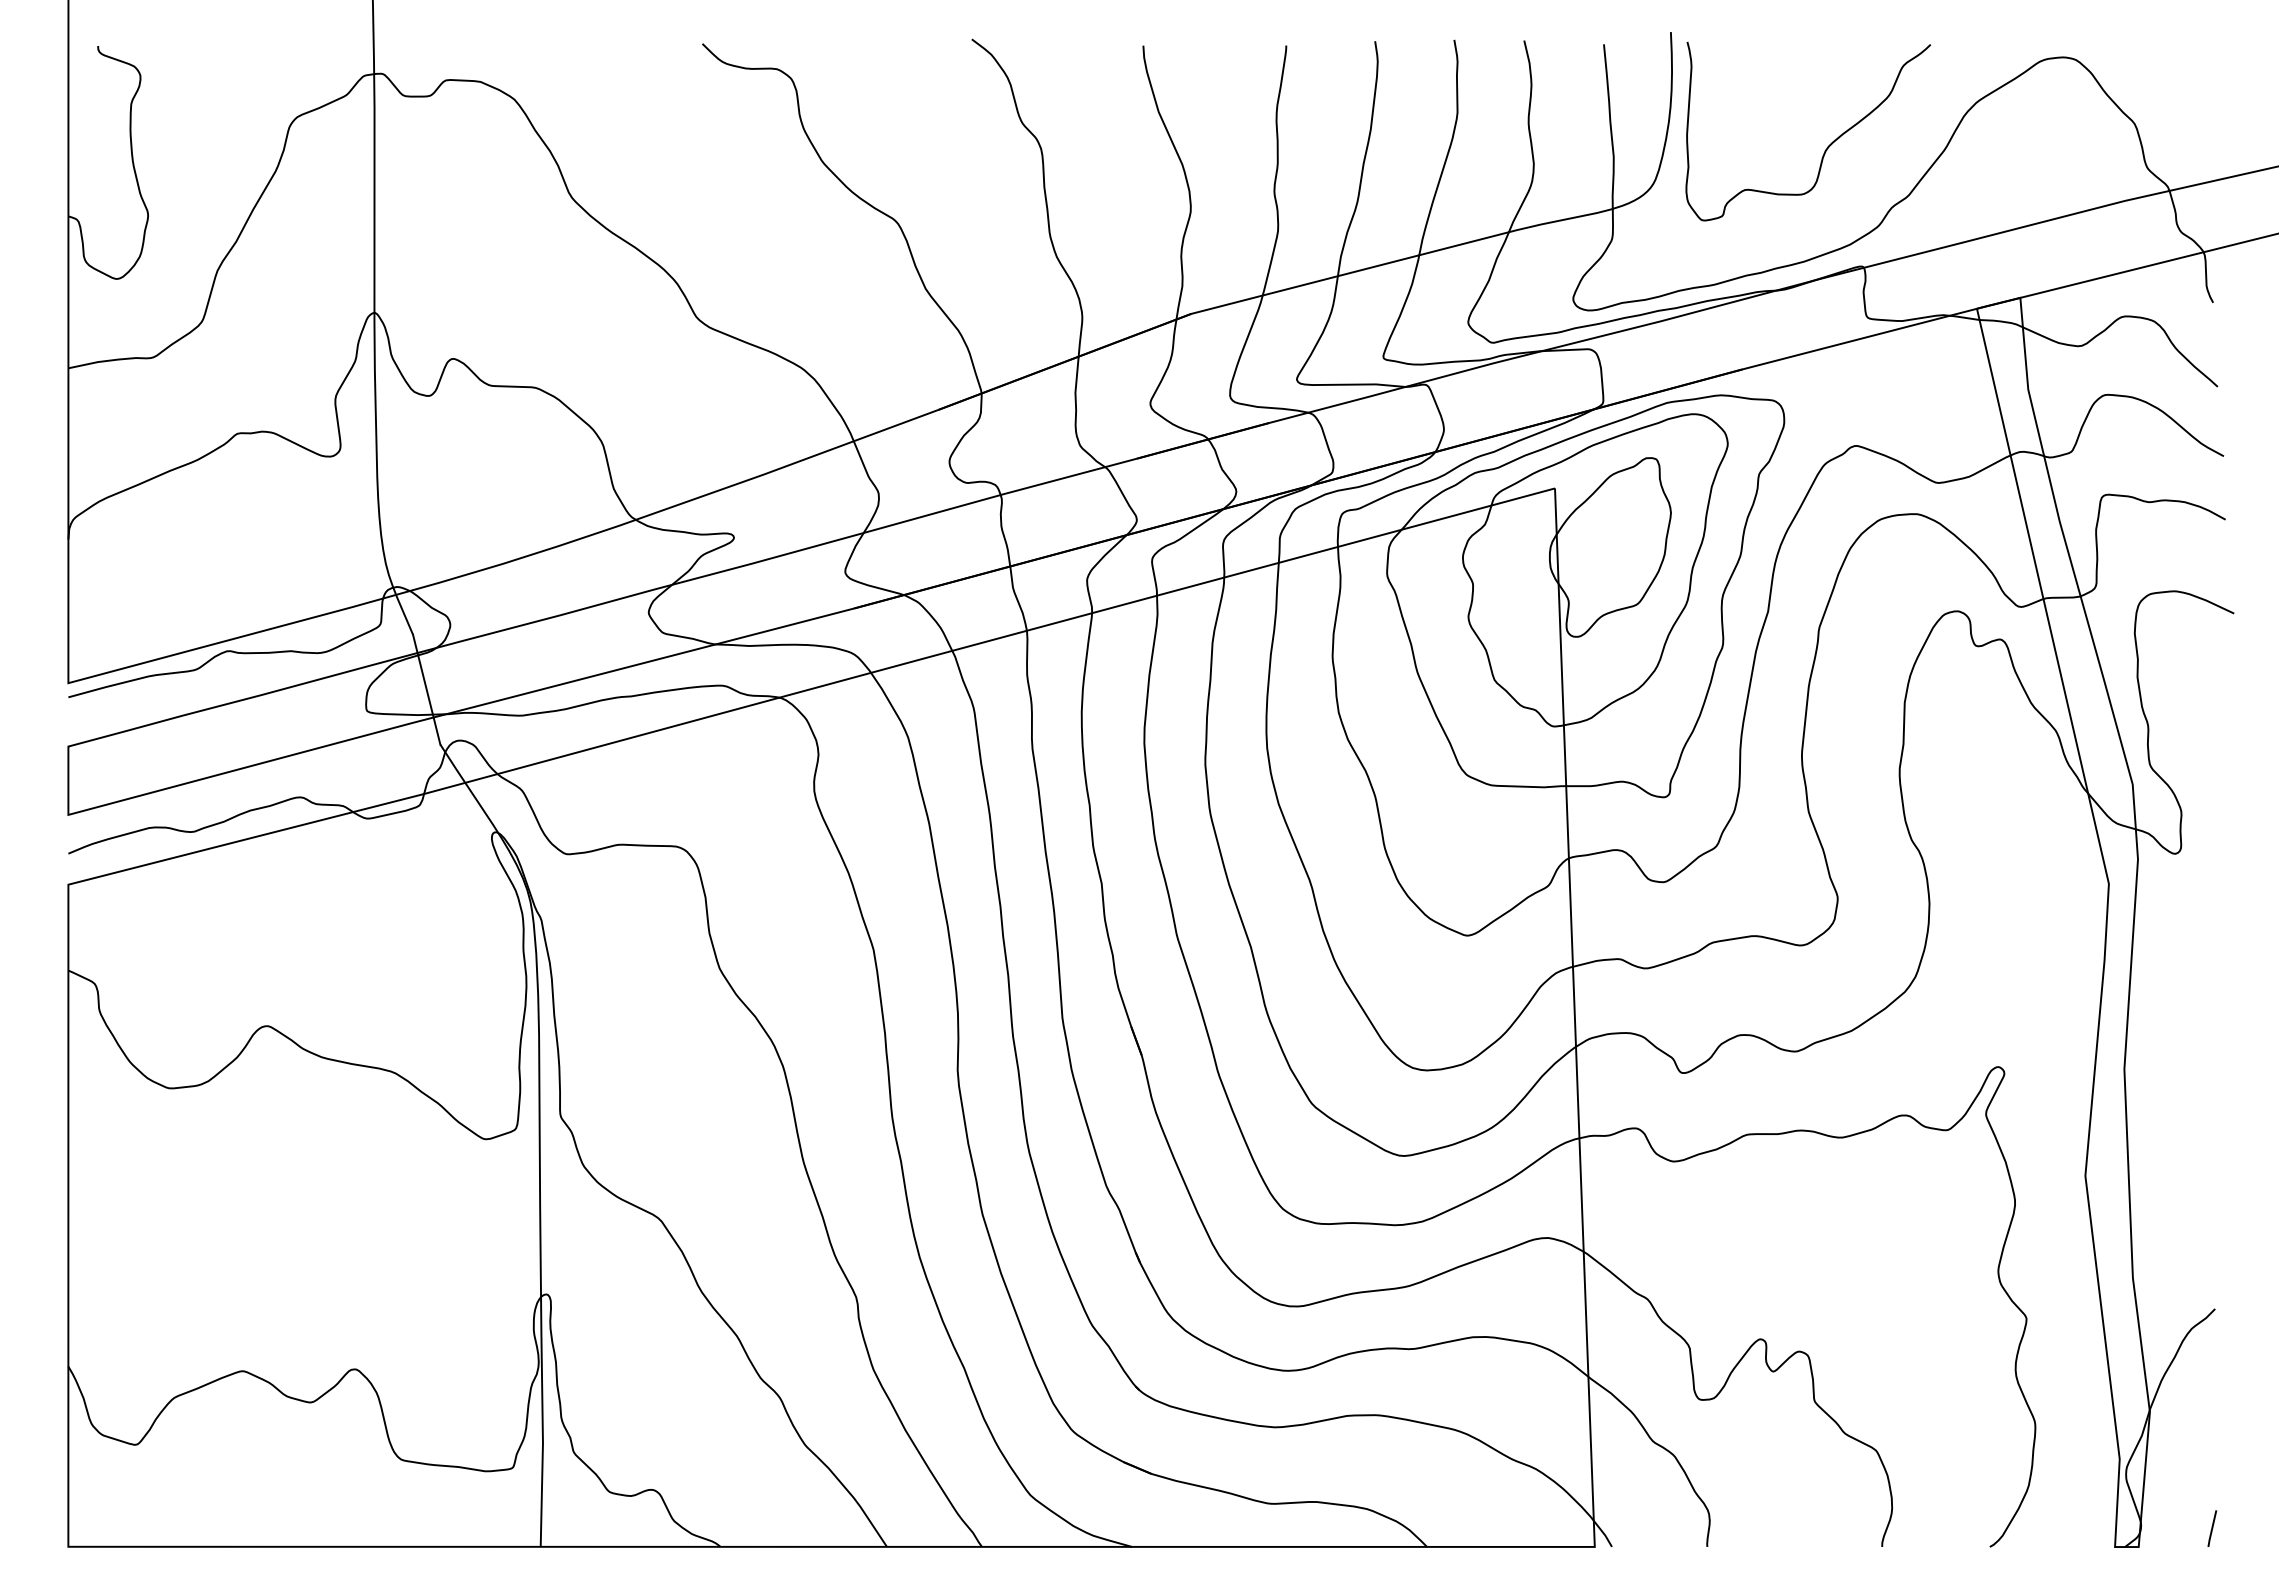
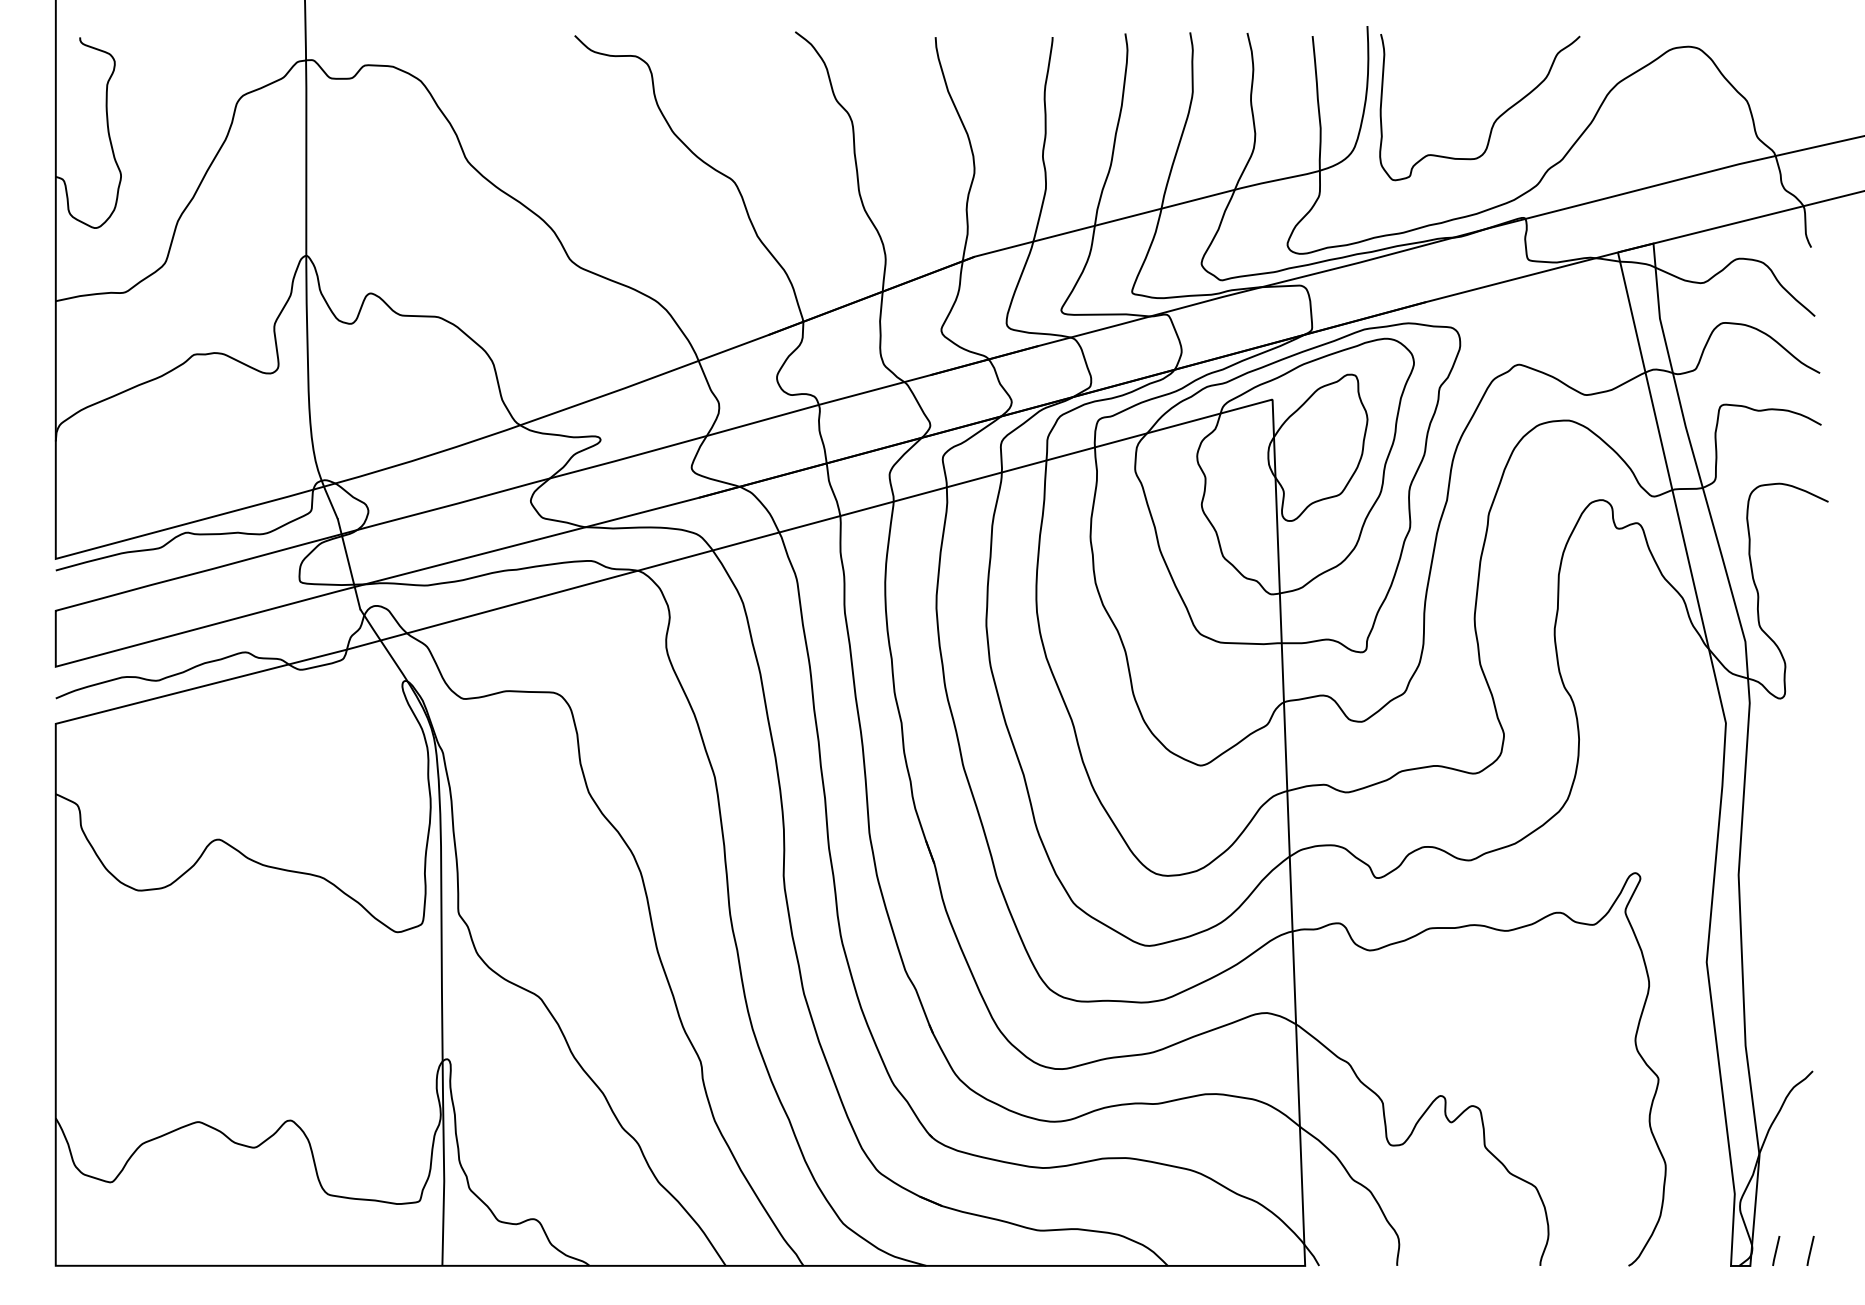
line: (2170, 1528) -> (1776, 1250), added

